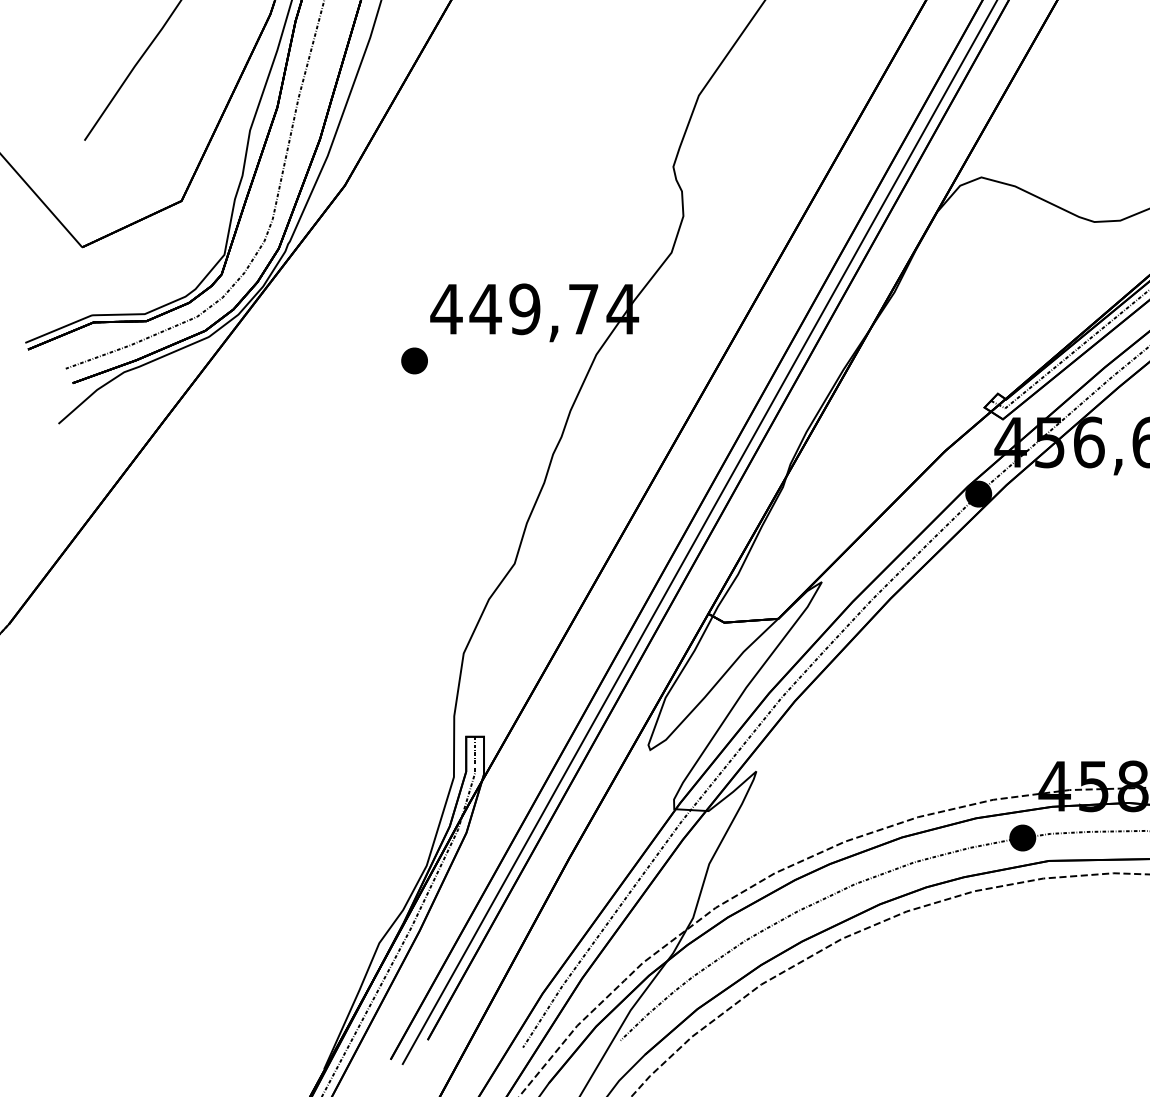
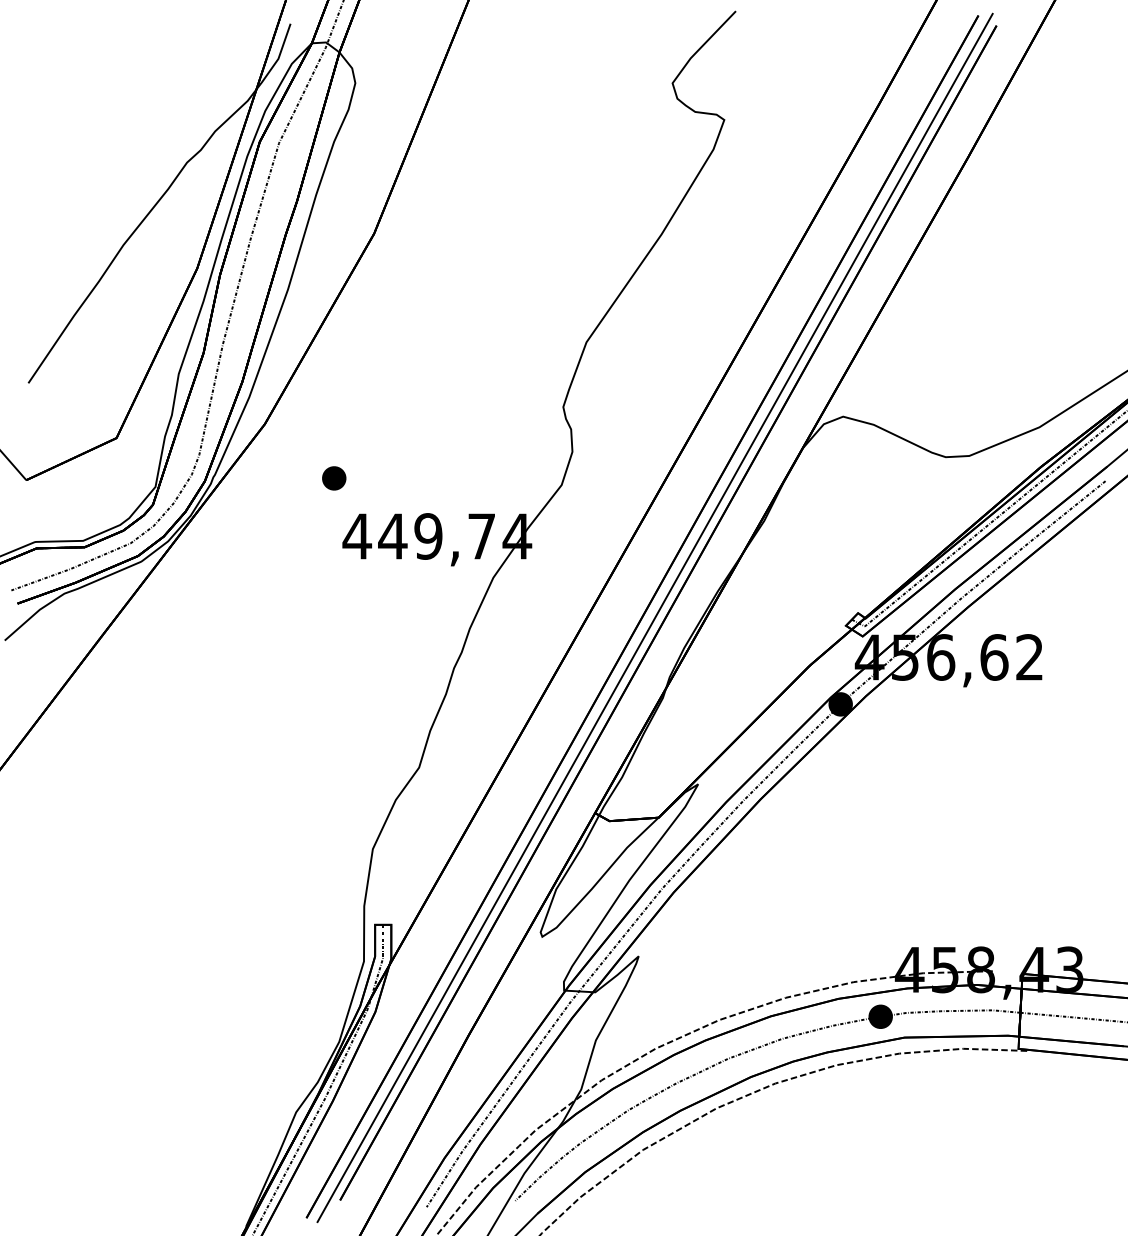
part: (414, 361) -> (334, 478), moved

